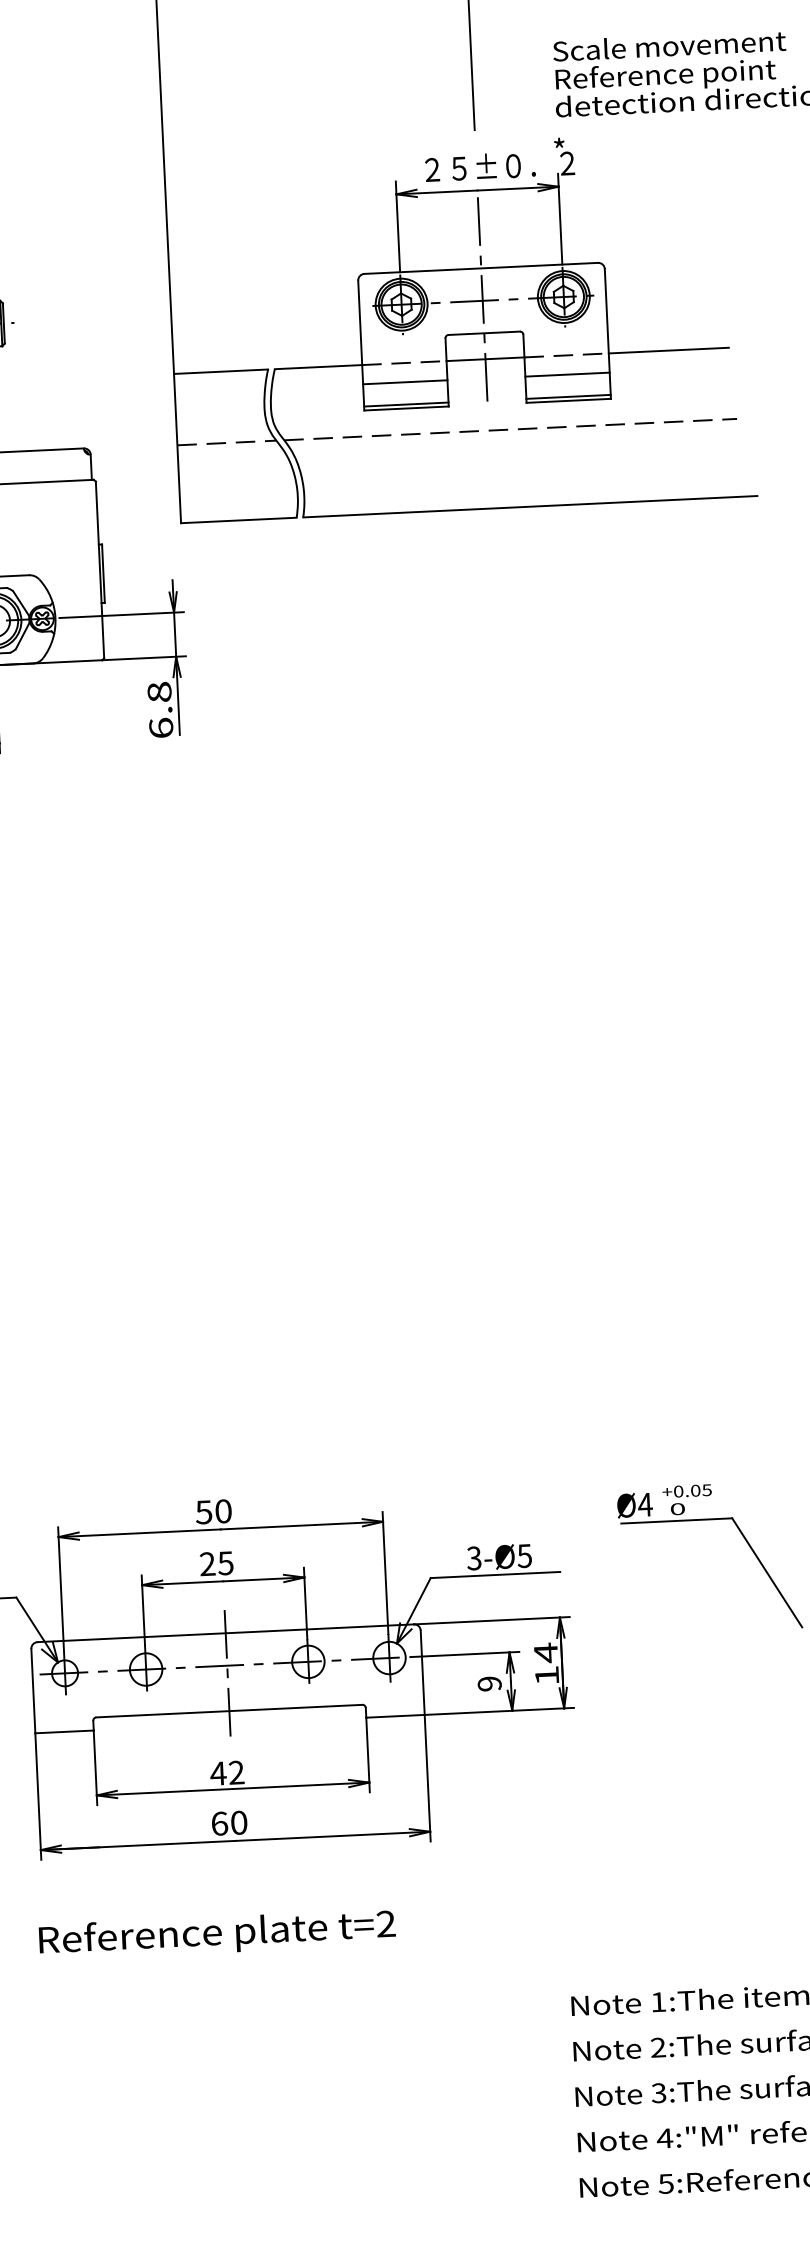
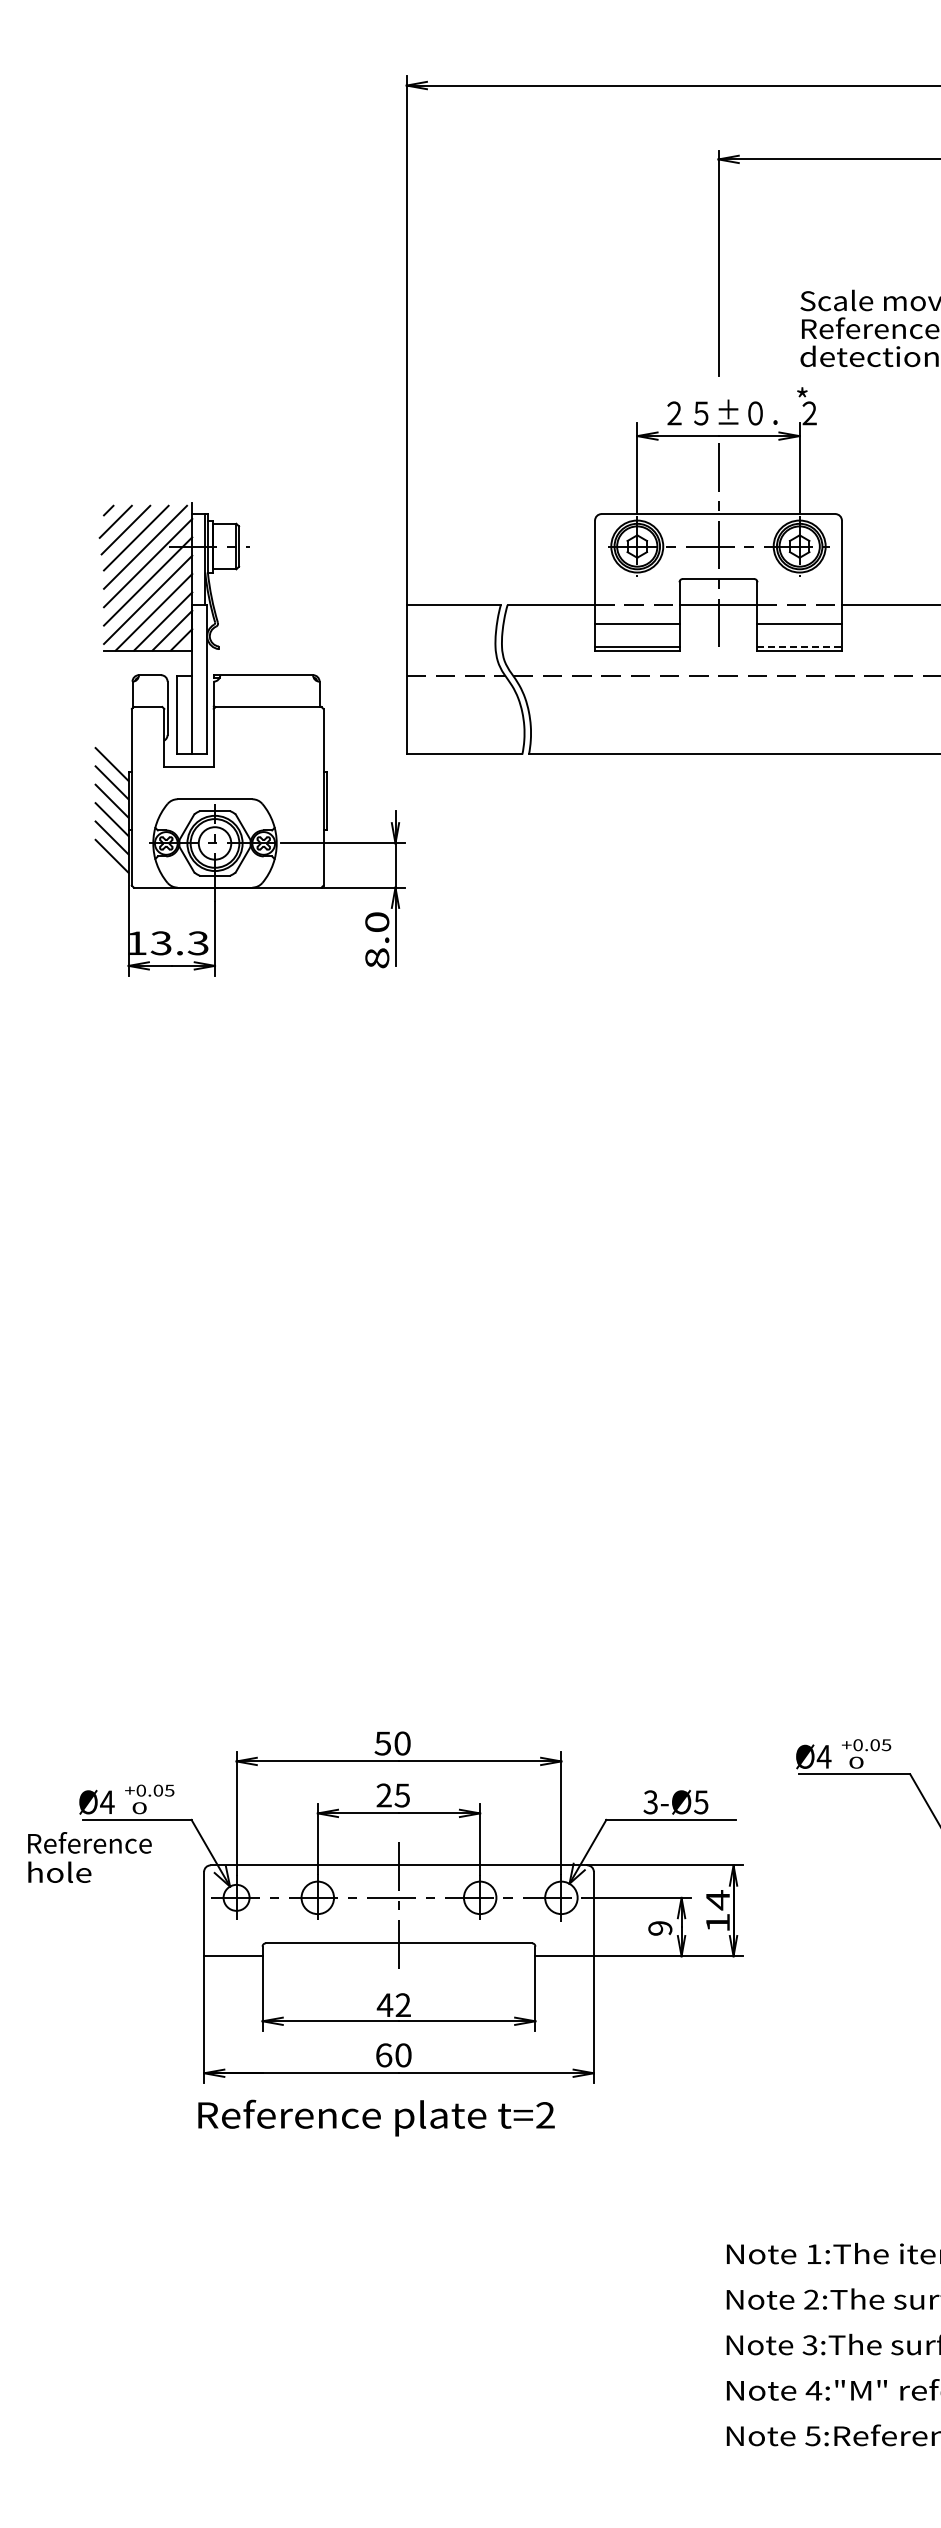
line: (569, 396) -> (800, 646), solid -> dashed
text: (160, 710) -> (377, 940), 6.8 -> 8.0
text: (217, 1934) -> (376, 2117), moved

